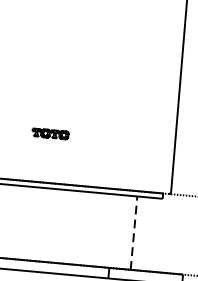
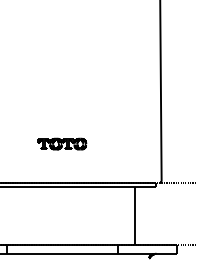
part: (50, 133) -> (62, 143), size x1.67
line: (134, 232) -> (135, 215), dashed -> solid

